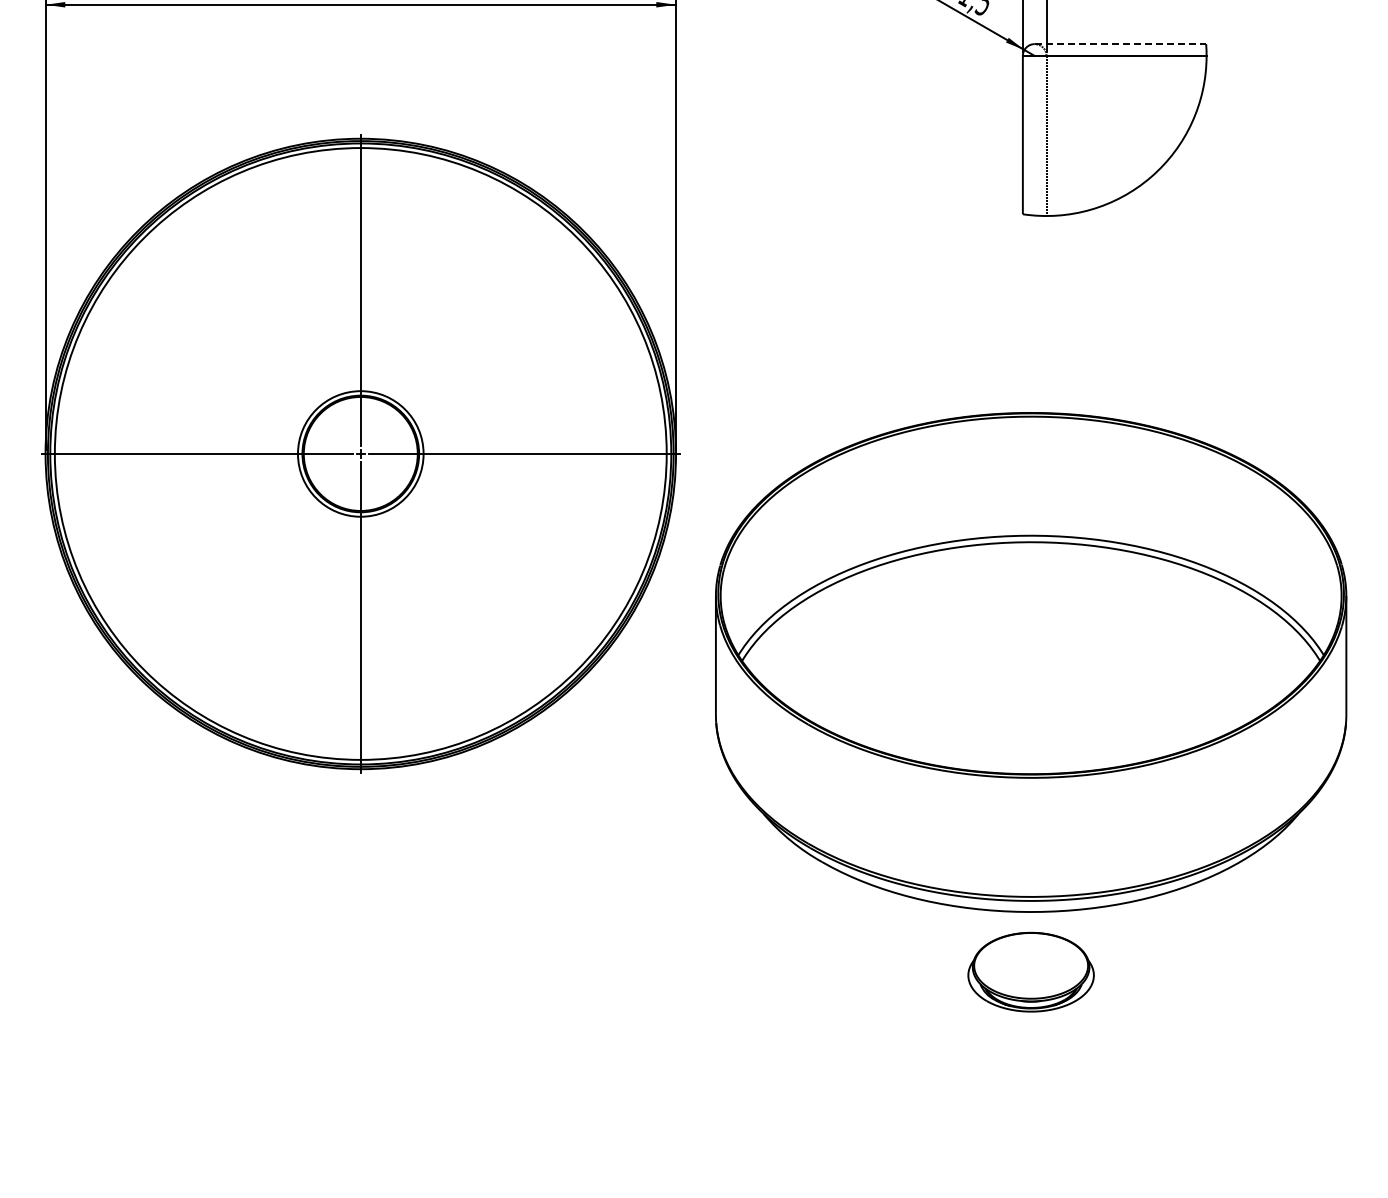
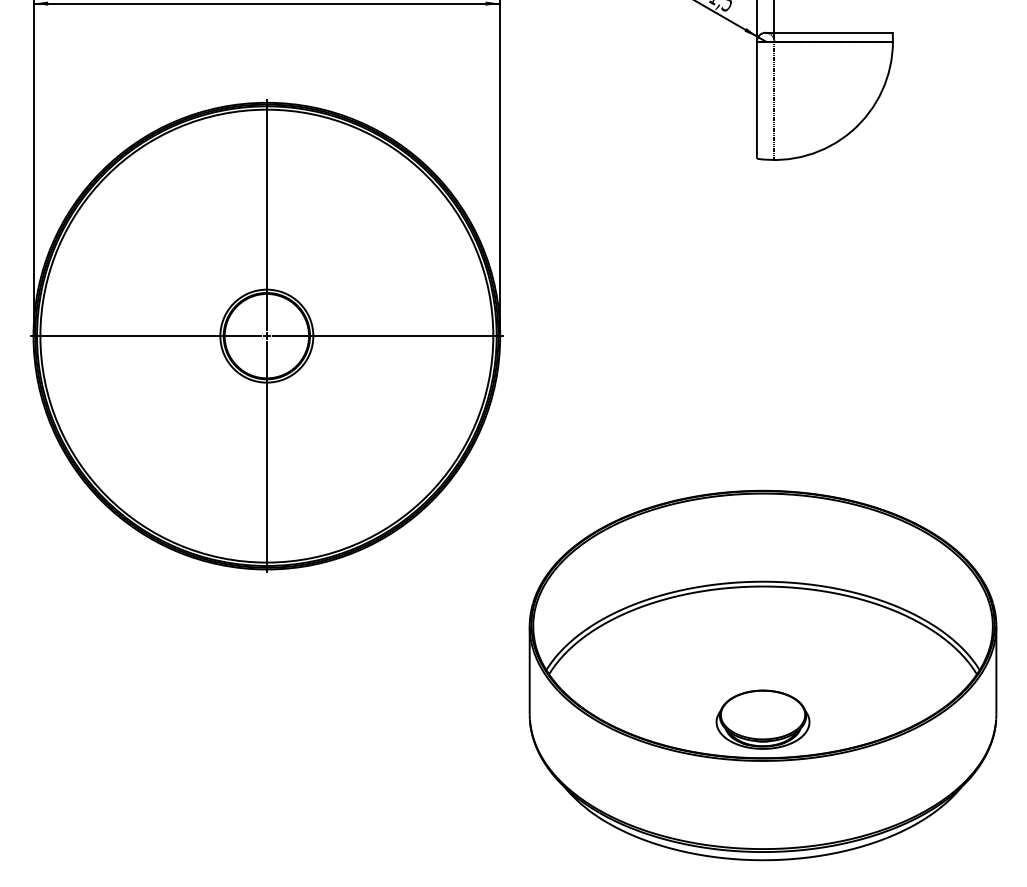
line: (1120, 44) -> (829, 33), dashed -> solid
part: (1031, 662) -> (763, 675), moved

